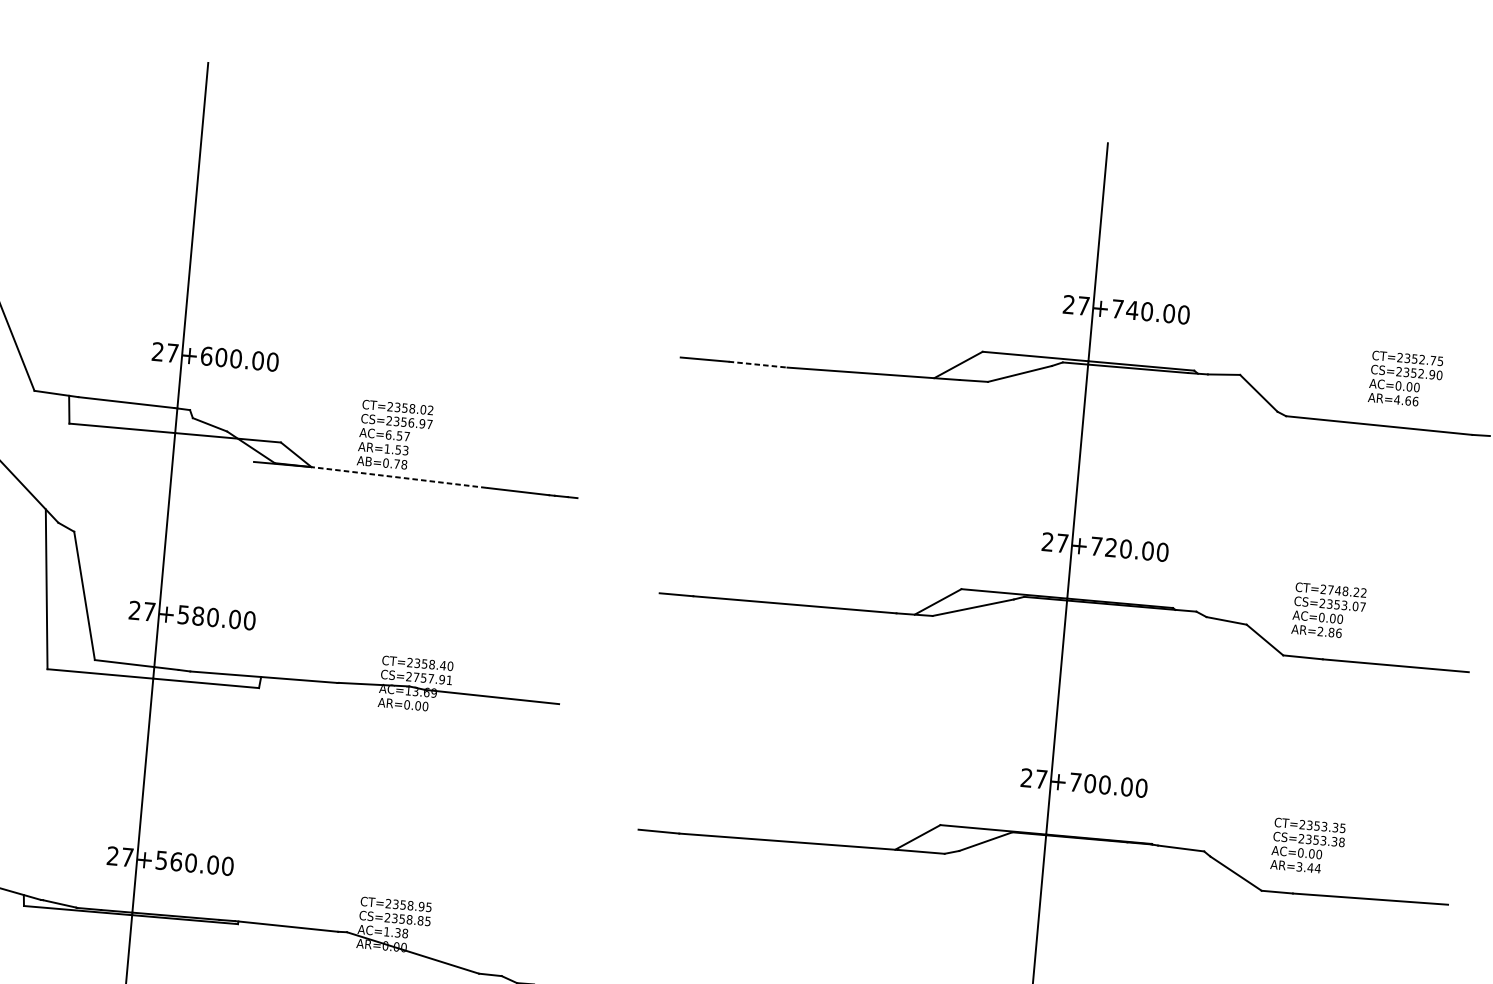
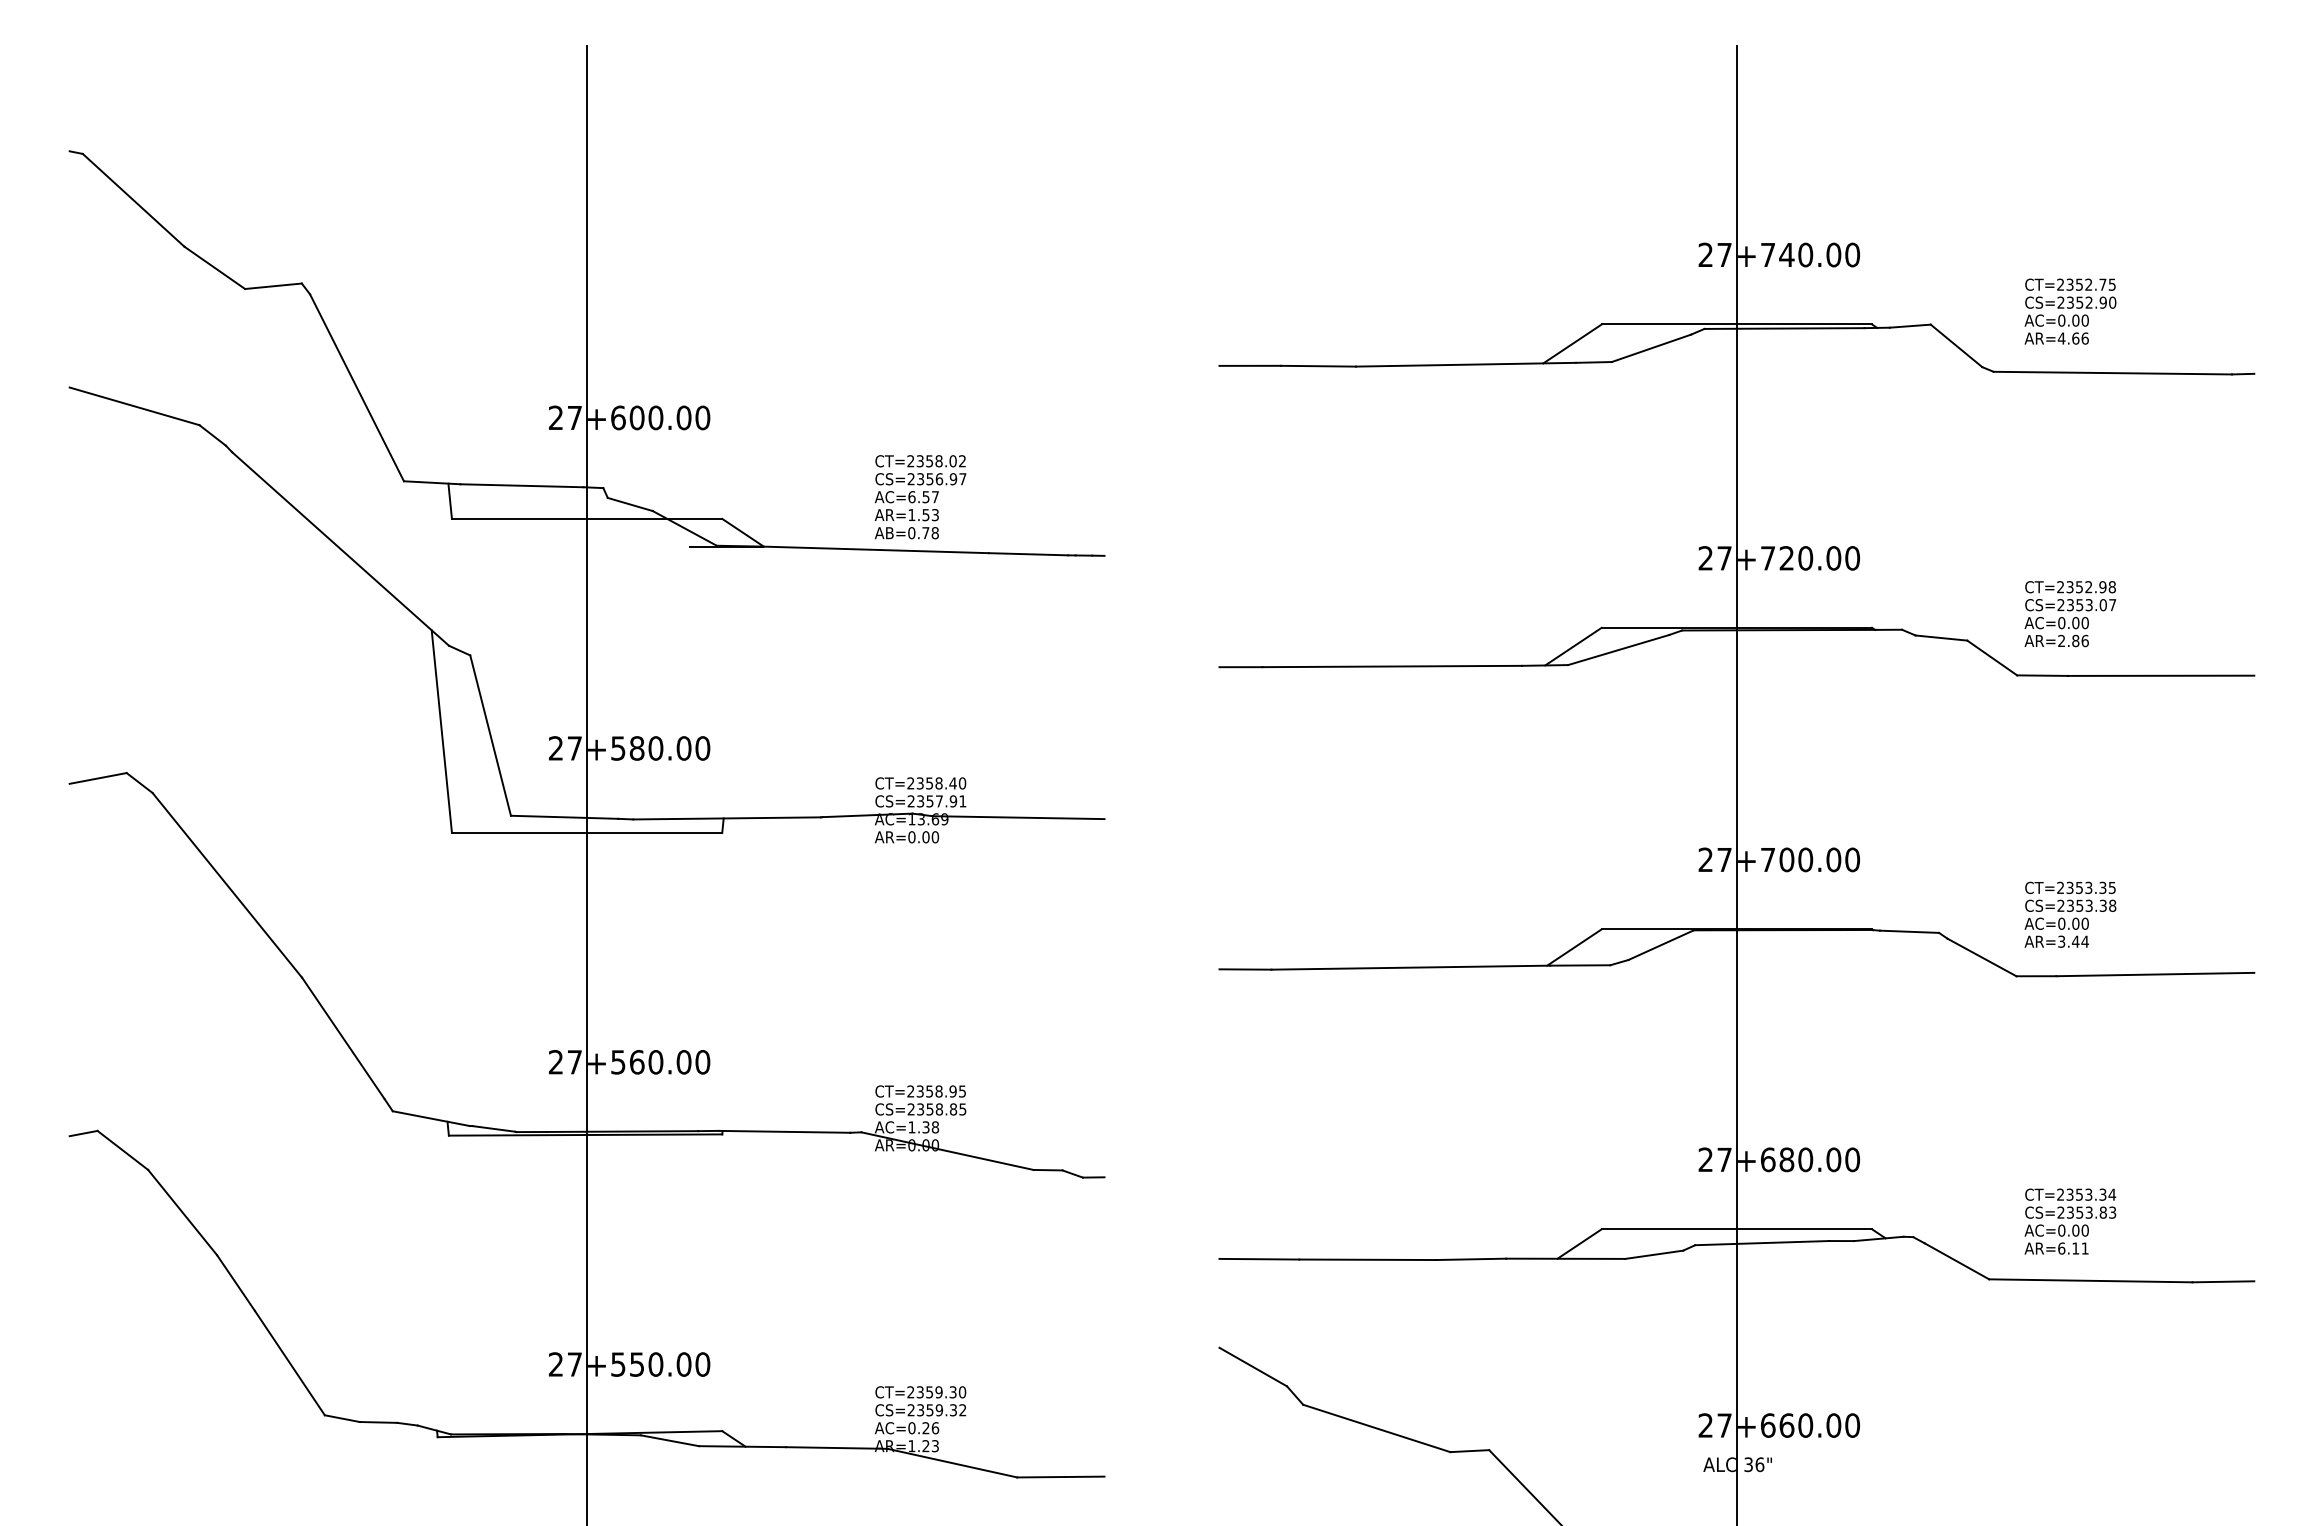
line: (758, 364) -> (1318, 366), dashed -> solid
text: (1405, 379) -> (2070, 311), moved
text: (395, 435) -> (920, 497), moved
line: (397, 477) -> (874, 549), dashed -> solid
text: (1346, 591) -> (2090, 587), CT=2748.22 -> CT=2352.98
text: (416, 677) -> (920, 801), CS=2757.91 -> CS=2357.91

